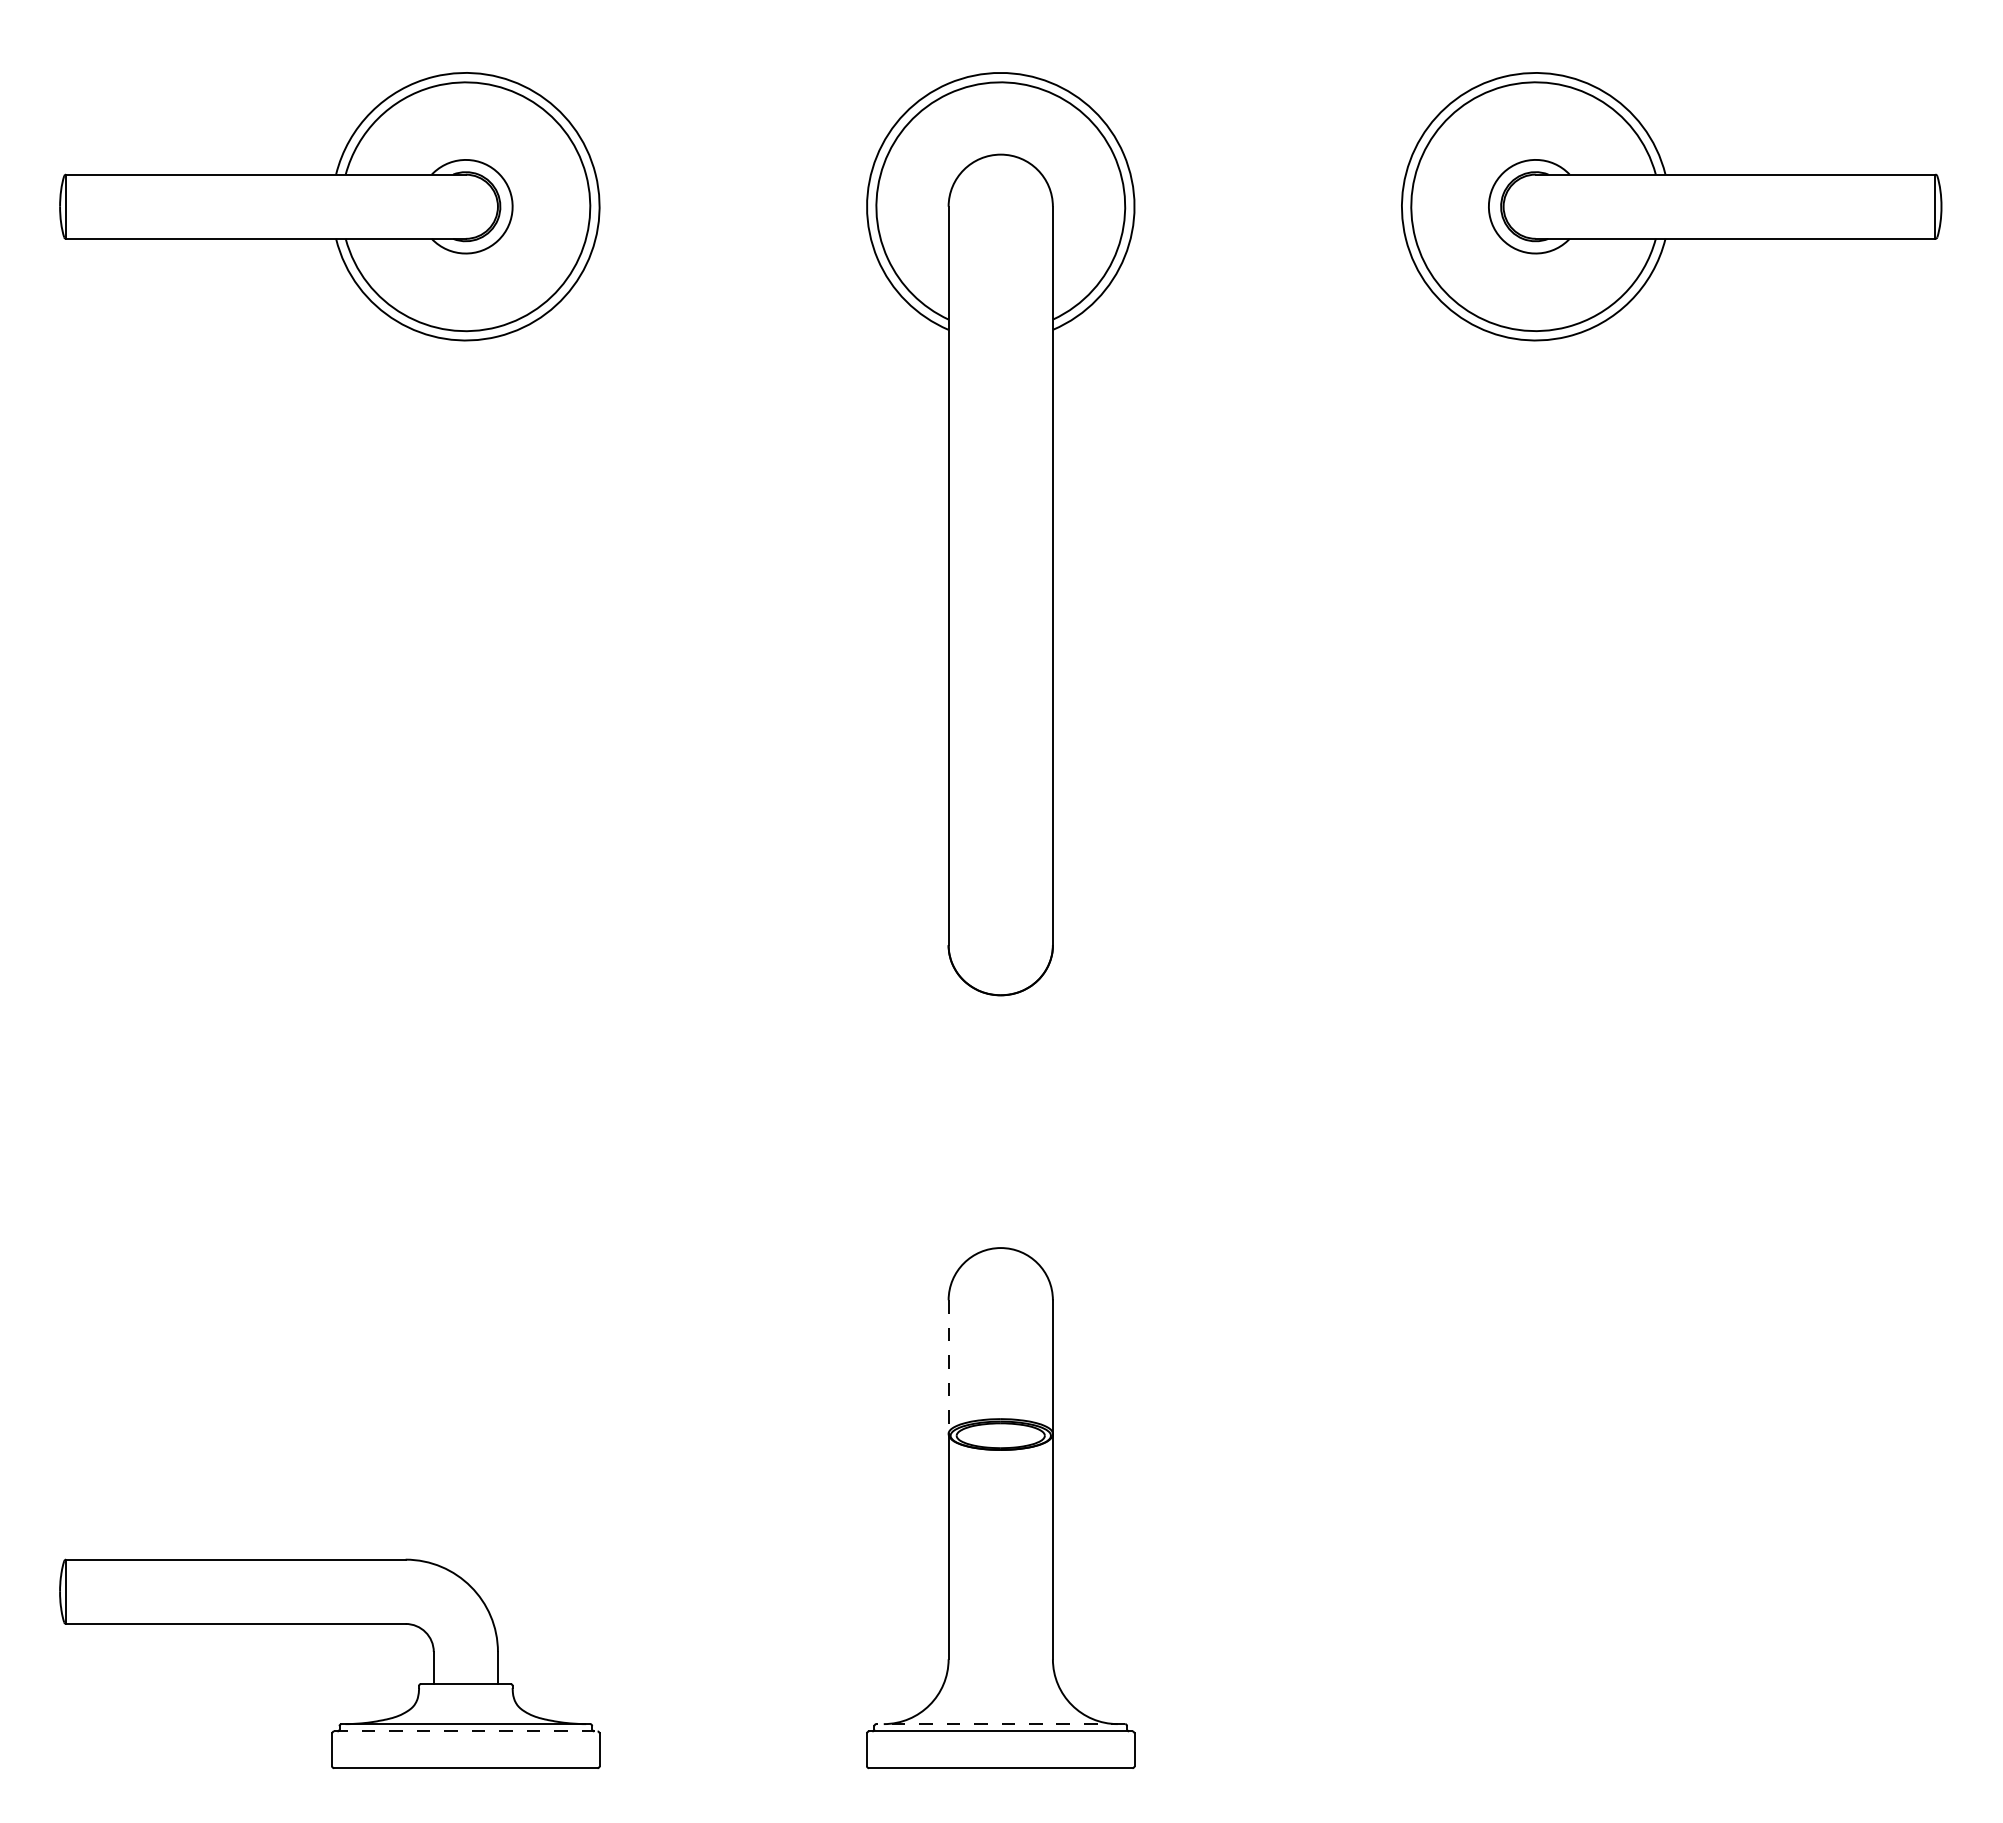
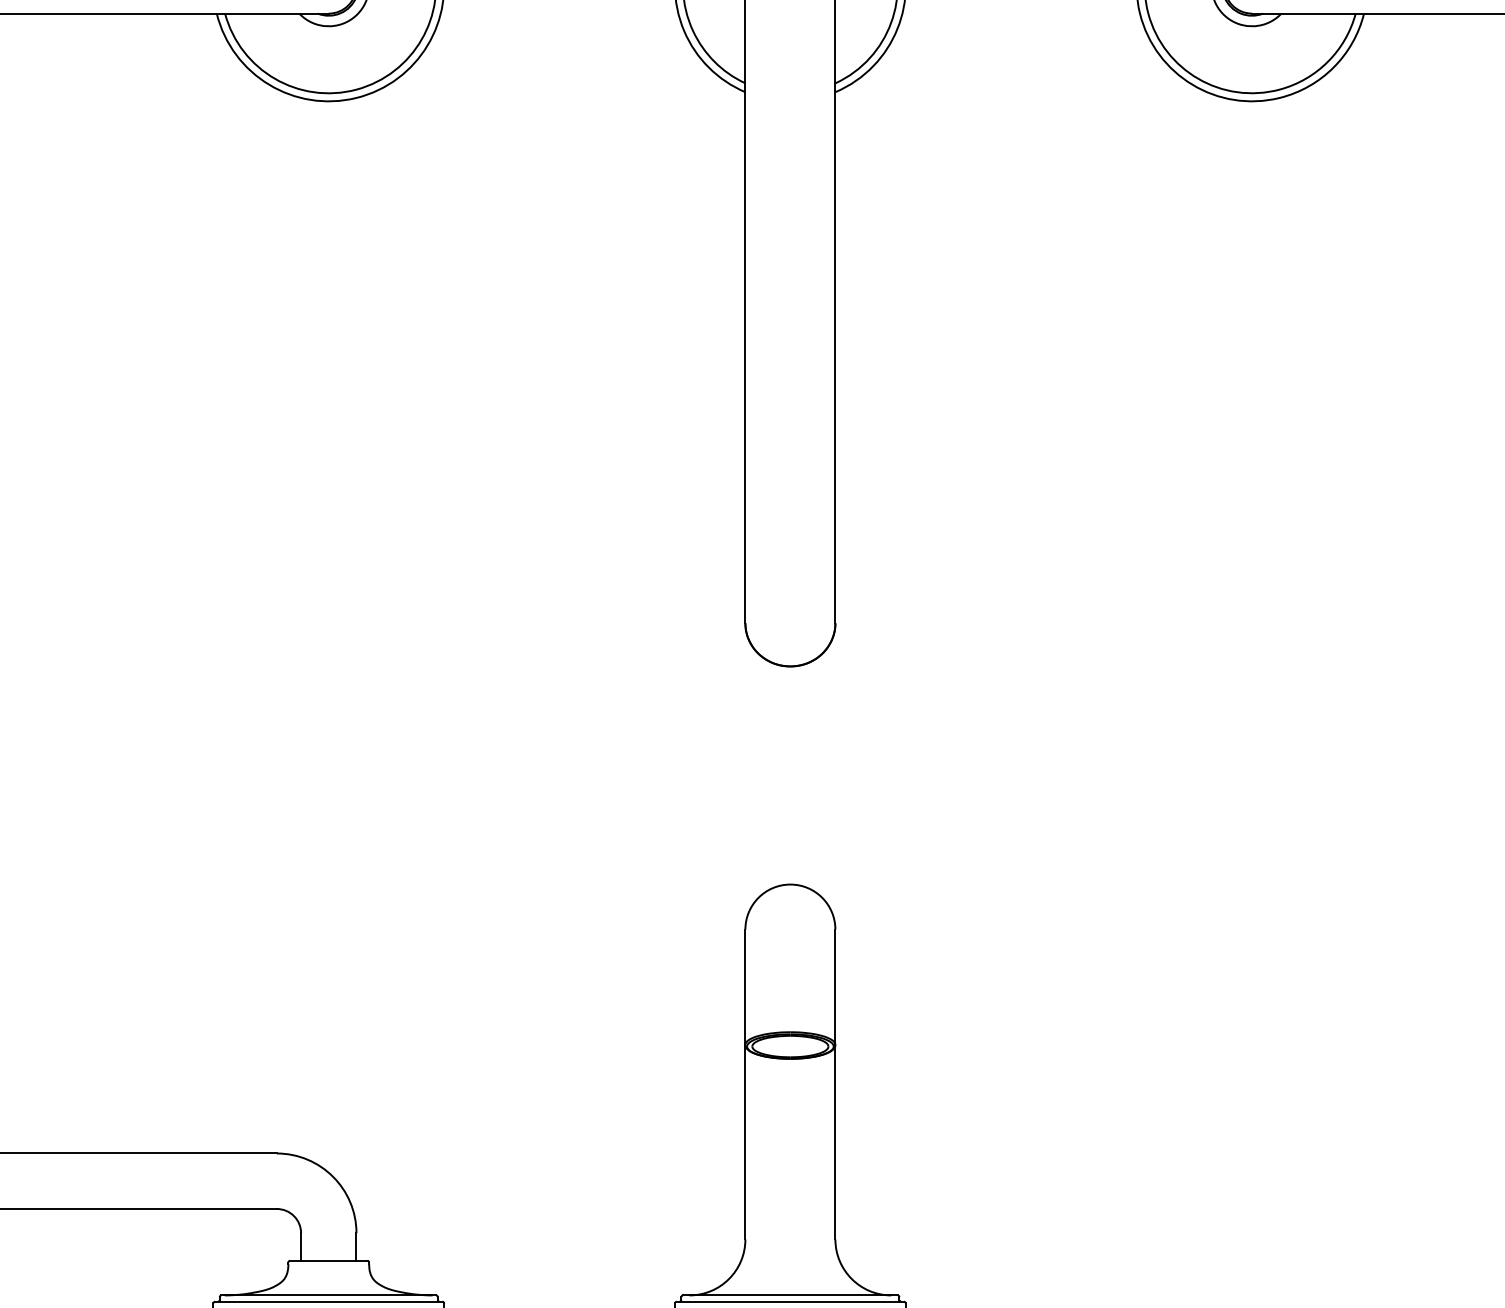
line: (948, 1367) -> (745, 987), dashed -> solid
line: (1000, 1724) -> (790, 1295), dashed -> solid
line: (465, 1731) -> (328, 1301), dashed -> solid

